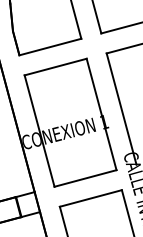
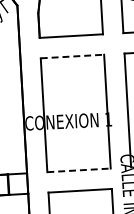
line: (56, 66) -> (73, 56), solid -> dashed
line: (86, 178) -> (79, 170), solid -> dashed

